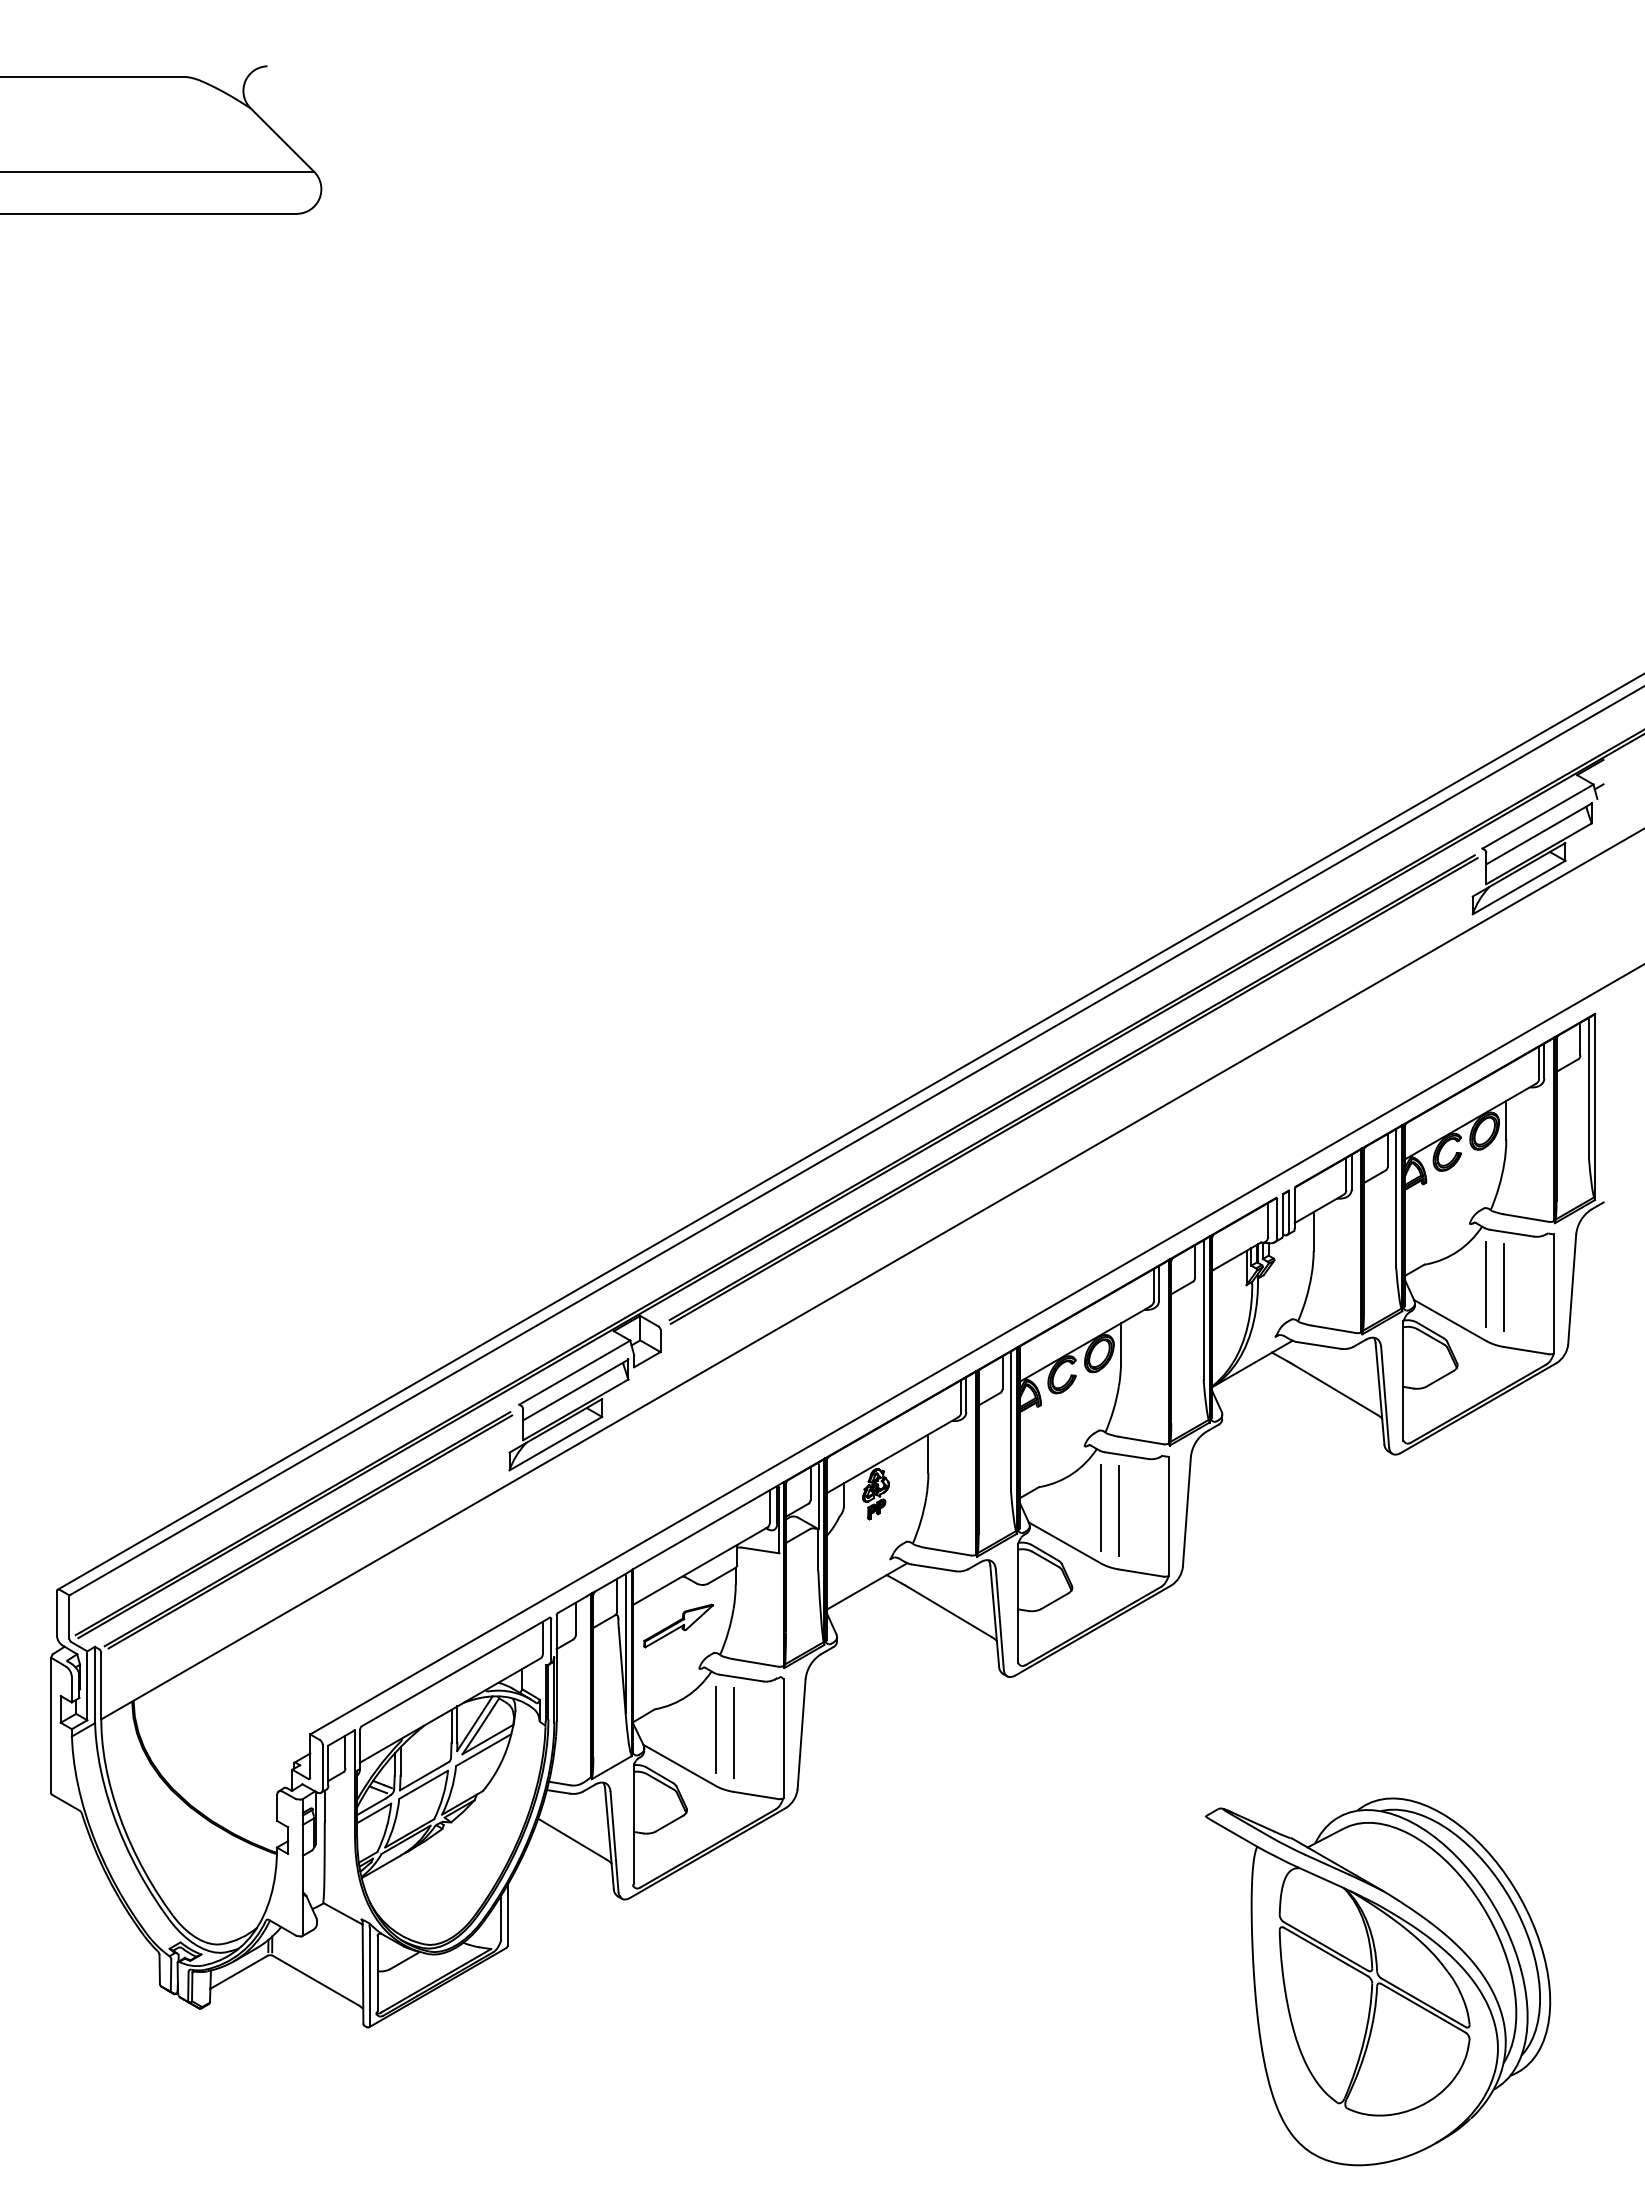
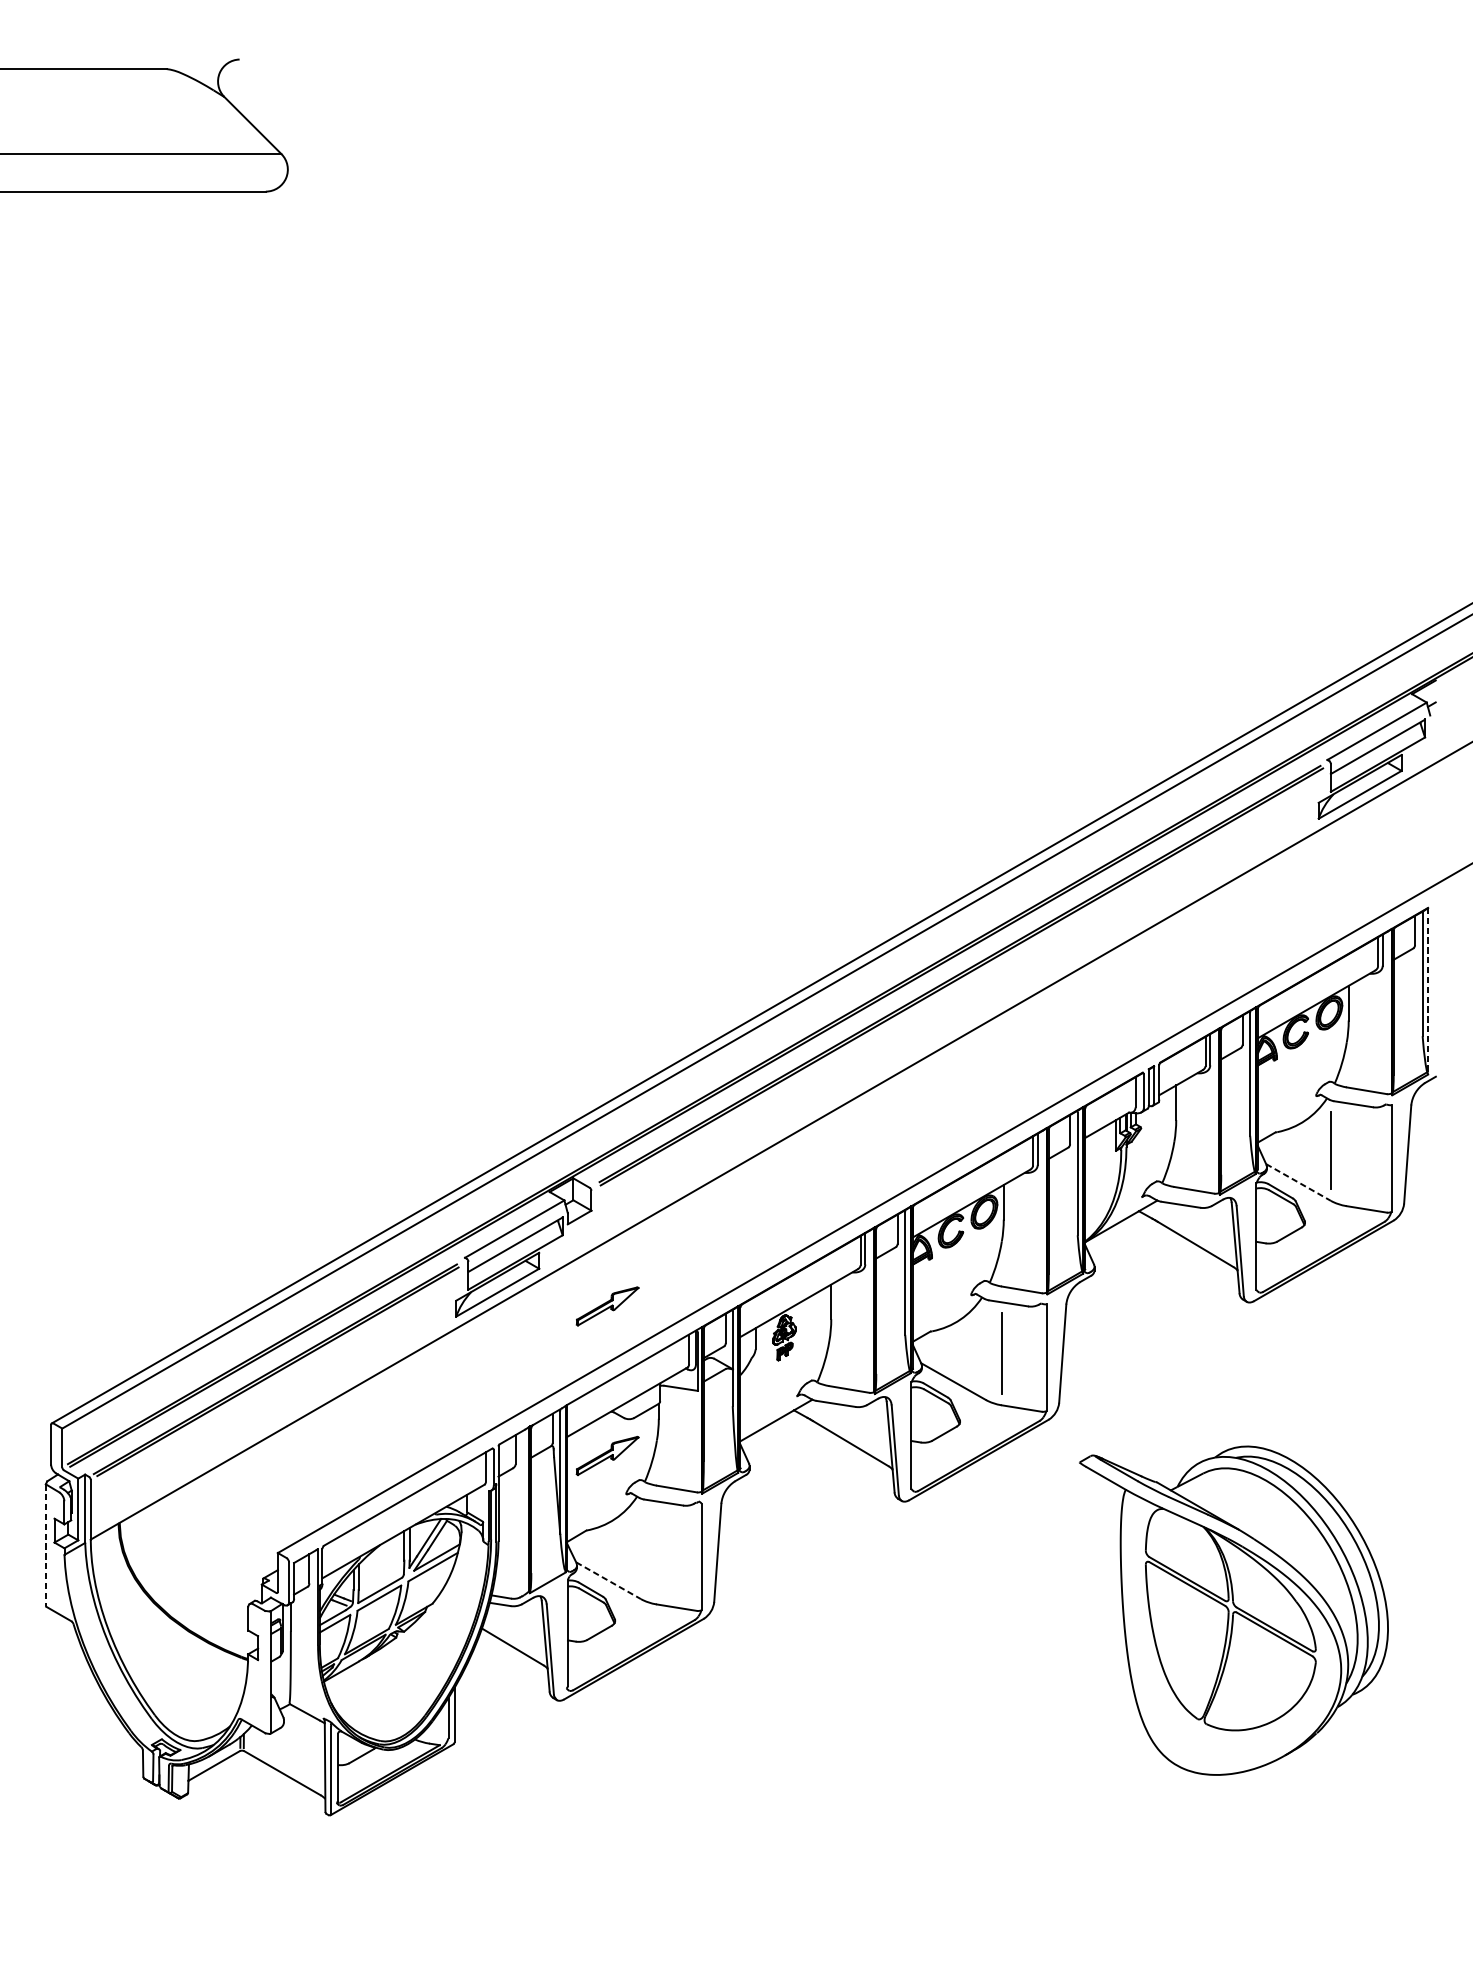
line: (1595, 1107) -> (1428, 991), solid -> dashed
line: (1504, 1287) -> (1347, 1152), removed
line: (1450, 1320) -> (1298, 1182), solid -> dashed
part: (678, 1458) -> (607, 1305), added
line: (1101, 1507) -> (986, 1349), removed
line: (51, 1725) -> (46, 1545), solid -> dashed
line: (715, 1730) -> (640, 1549), removed
line: (733, 1732) -> (656, 1551), removed
line: (679, 1765) -> (608, 1580), solid -> dashed
part: (1377, 1981) -> (1233, 1610), moved

